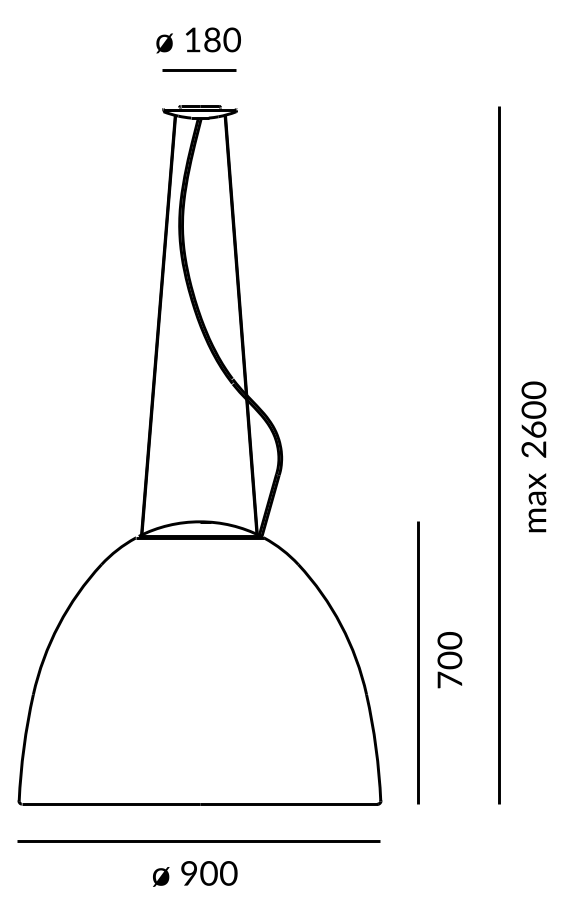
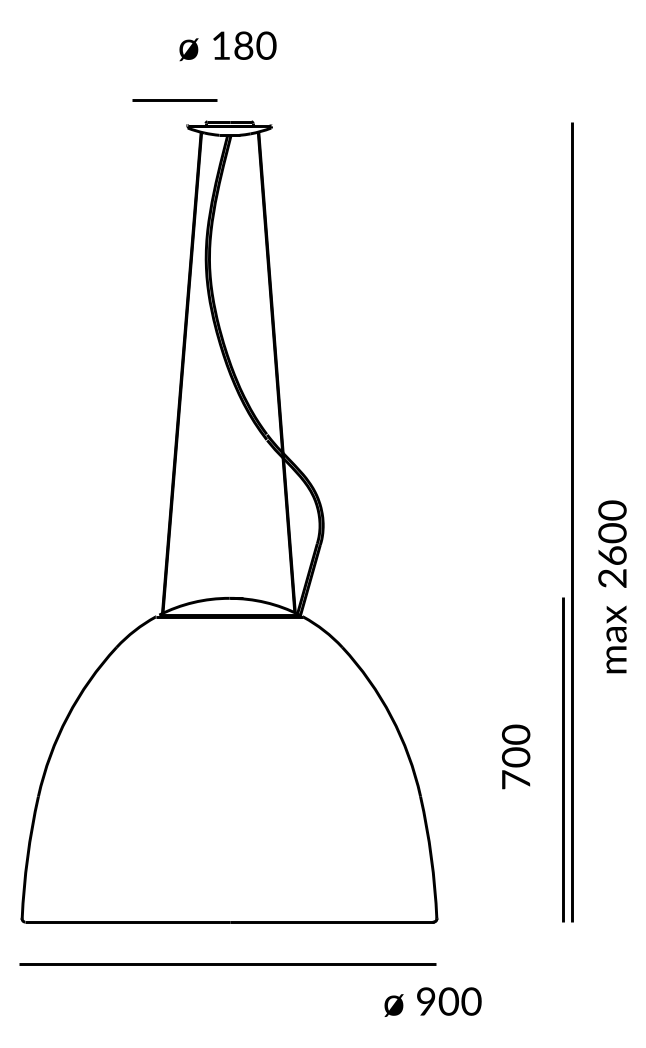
line: (199, 70) -> (174, 100), moved
text: (533, 456) -> (612, 586), moved
line: (417, 662) -> (563, 759), moved
text: (194, 873) -> (432, 1001), moved

